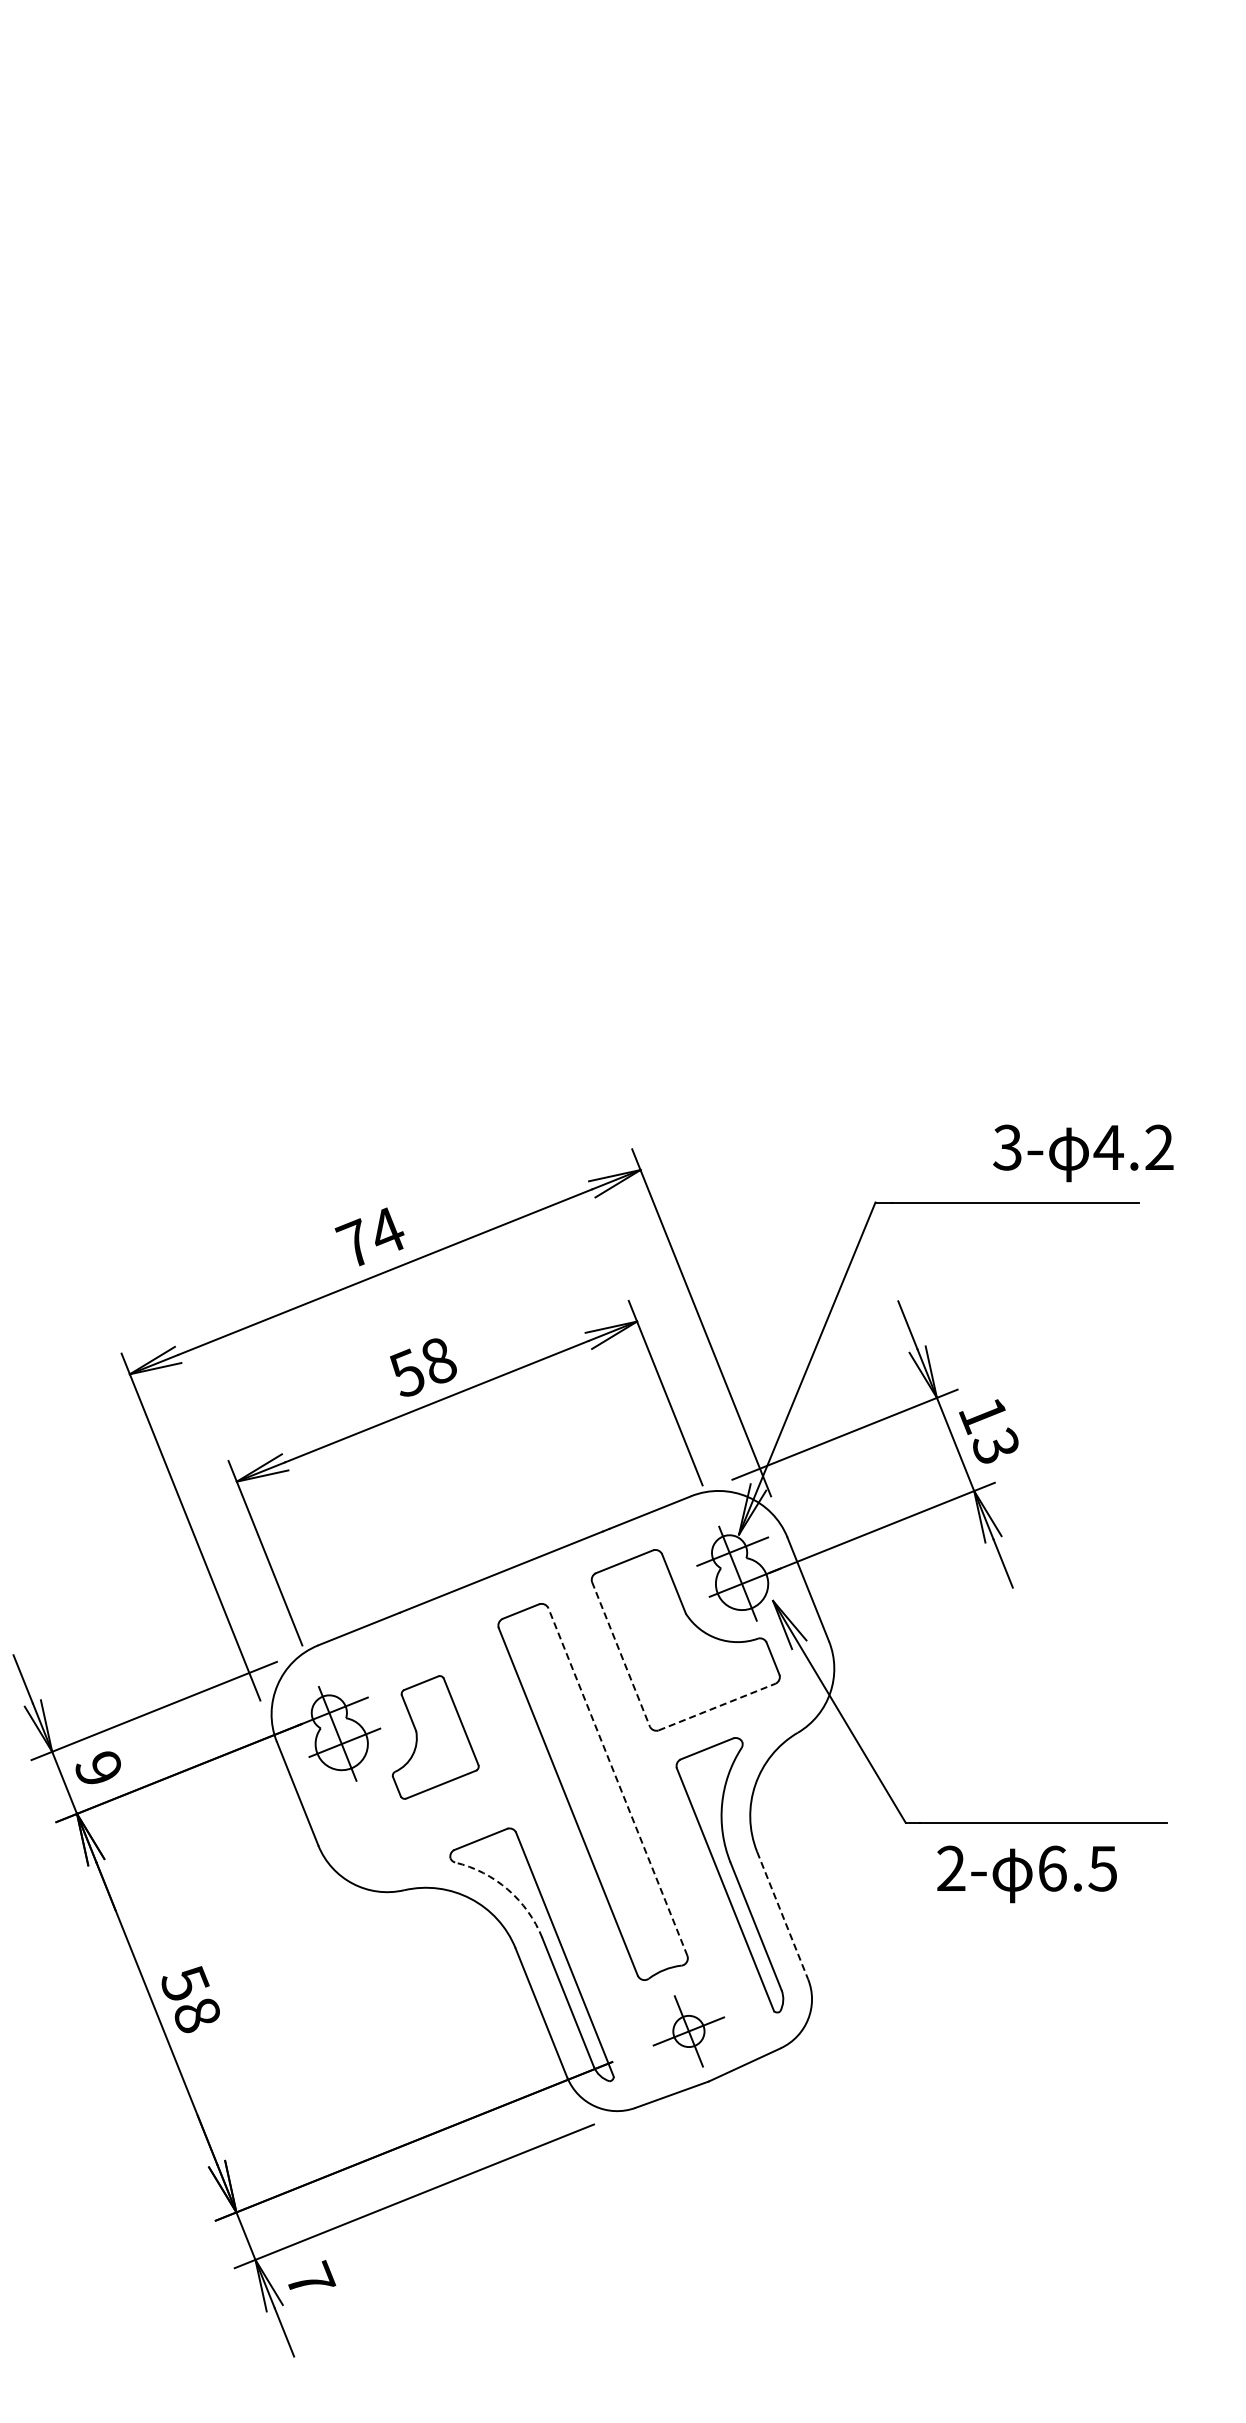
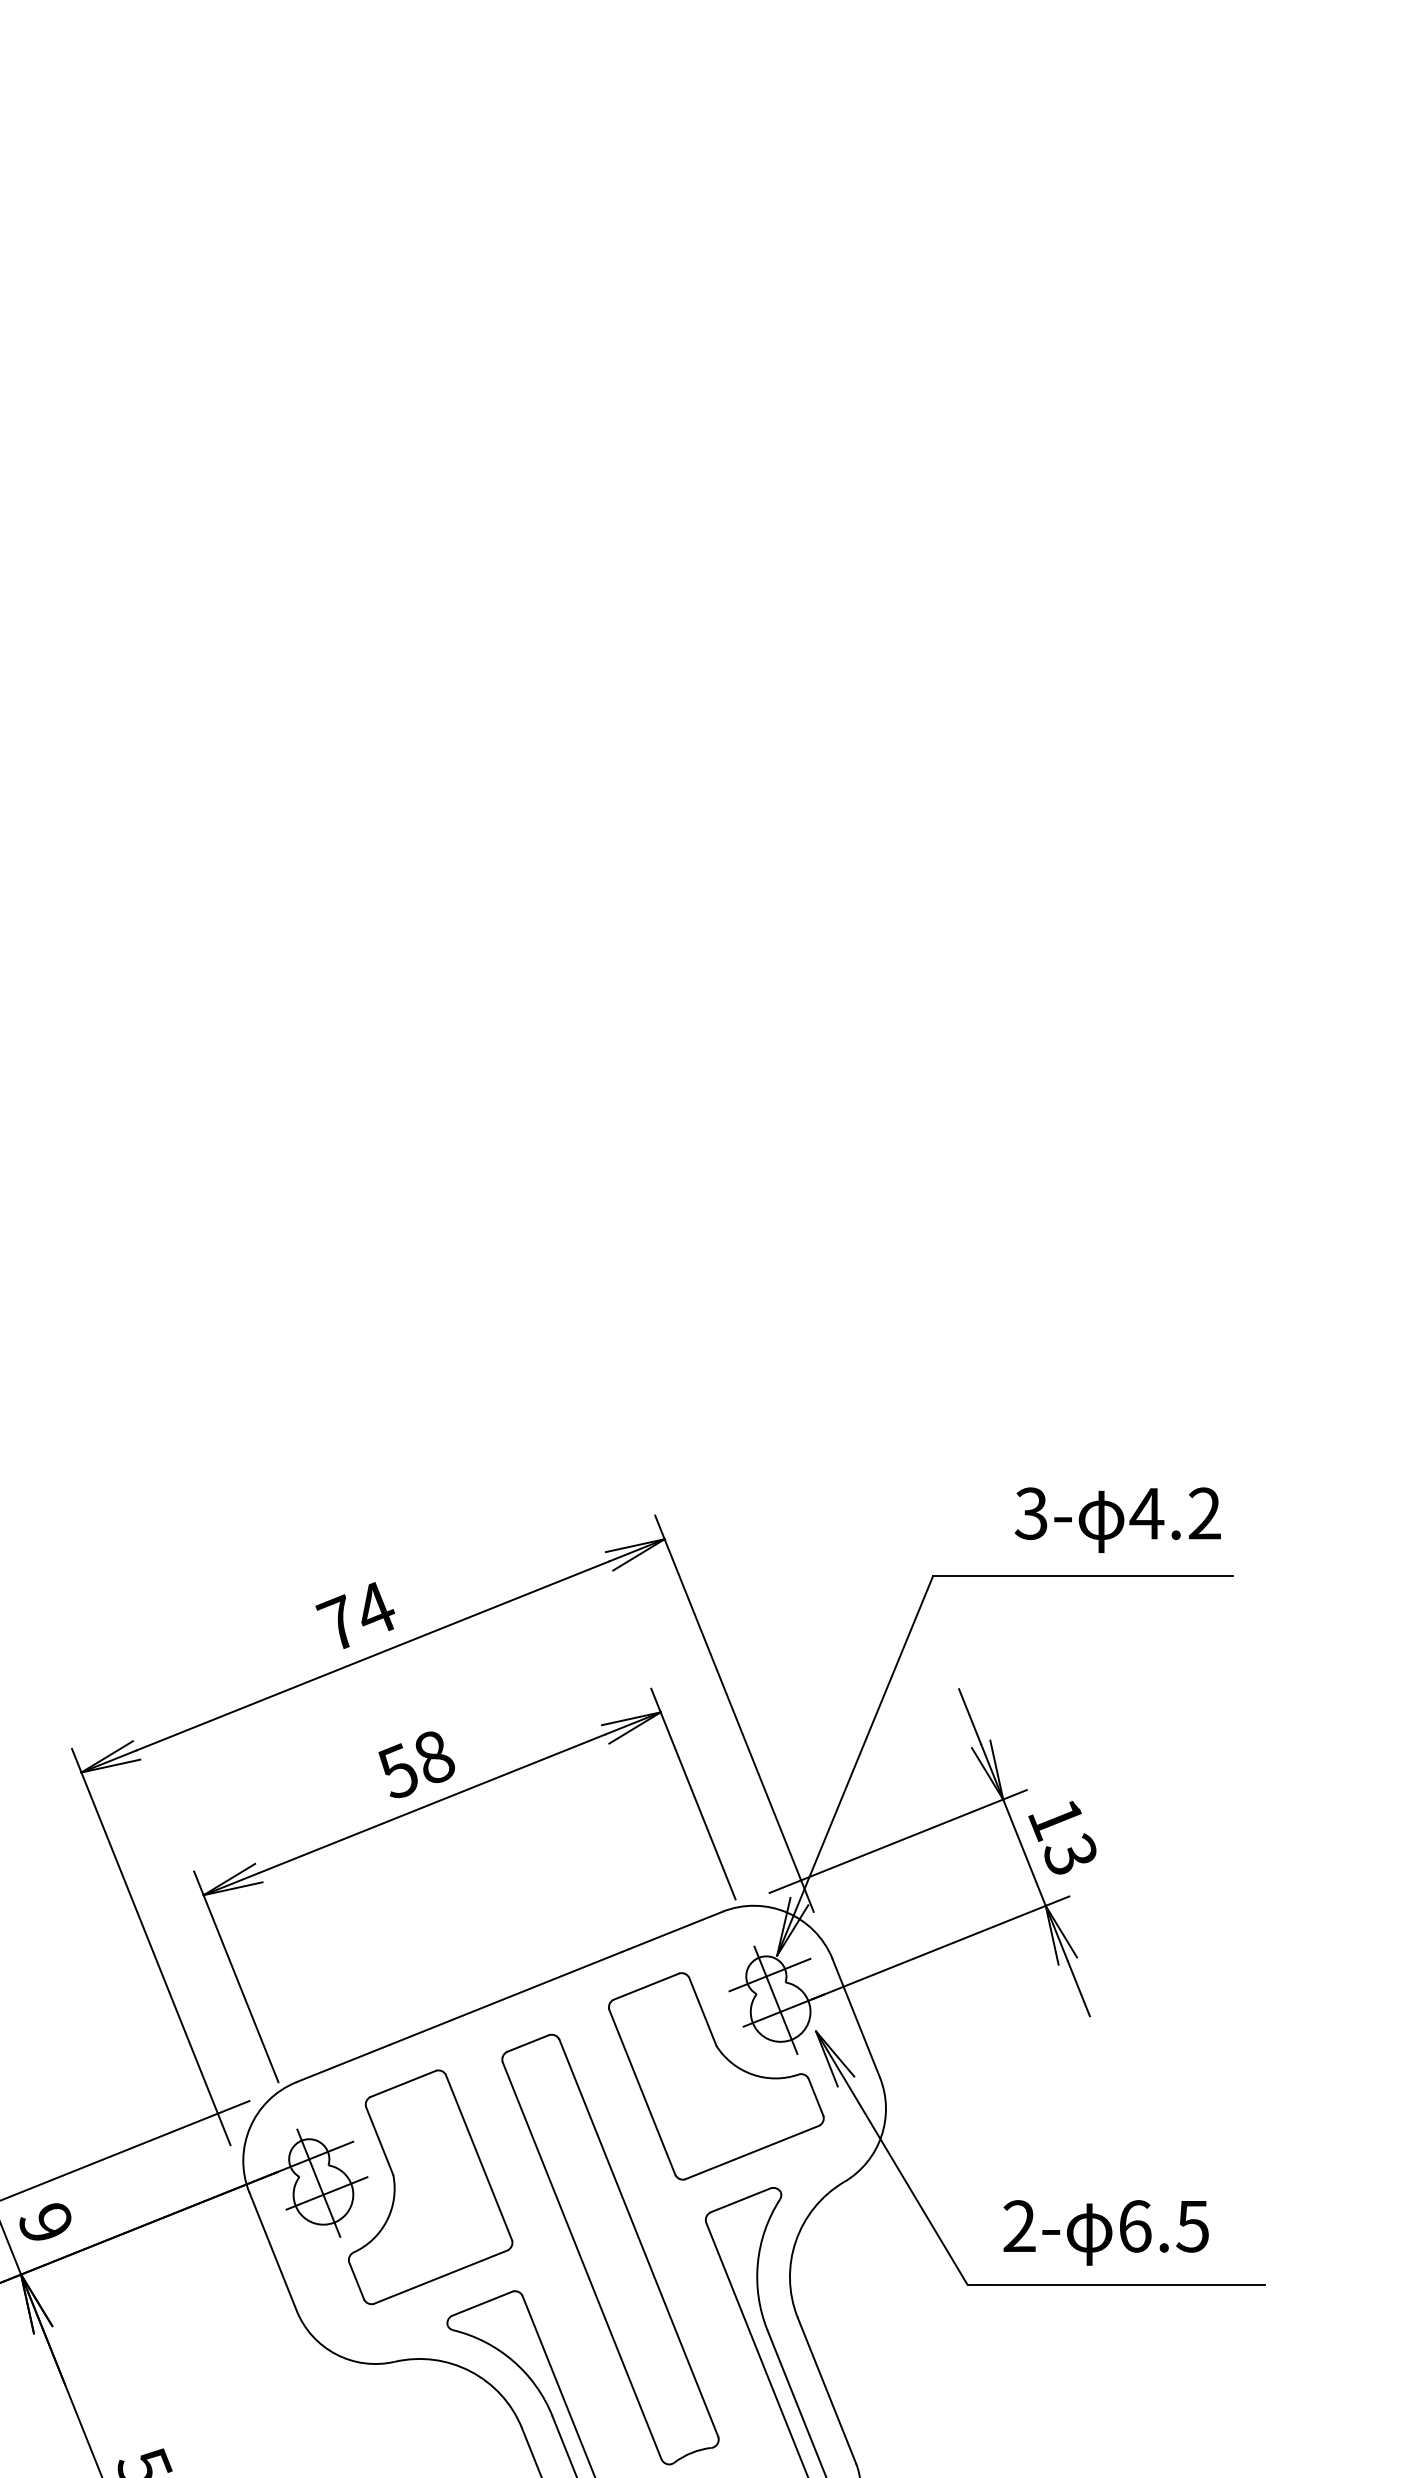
text: (1083, 1153) -> (1118, 1520), moved
line: (621, 1654) -> (642, 2092), dashed -> solid
line: (717, 1706) -> (752, 2151), dashed -> solid
part: (435, 1737) -> (430, 2187), size x1.67
line: (617, 1781) -> (638, 2237), dashed -> solid
text: (1026, 1874) -> (1105, 2233), moved
arc: (507, 1889) -> (512, 2360), dashed -> solid
line: (782, 1915) -> (826, 2390), dashed -> solid

